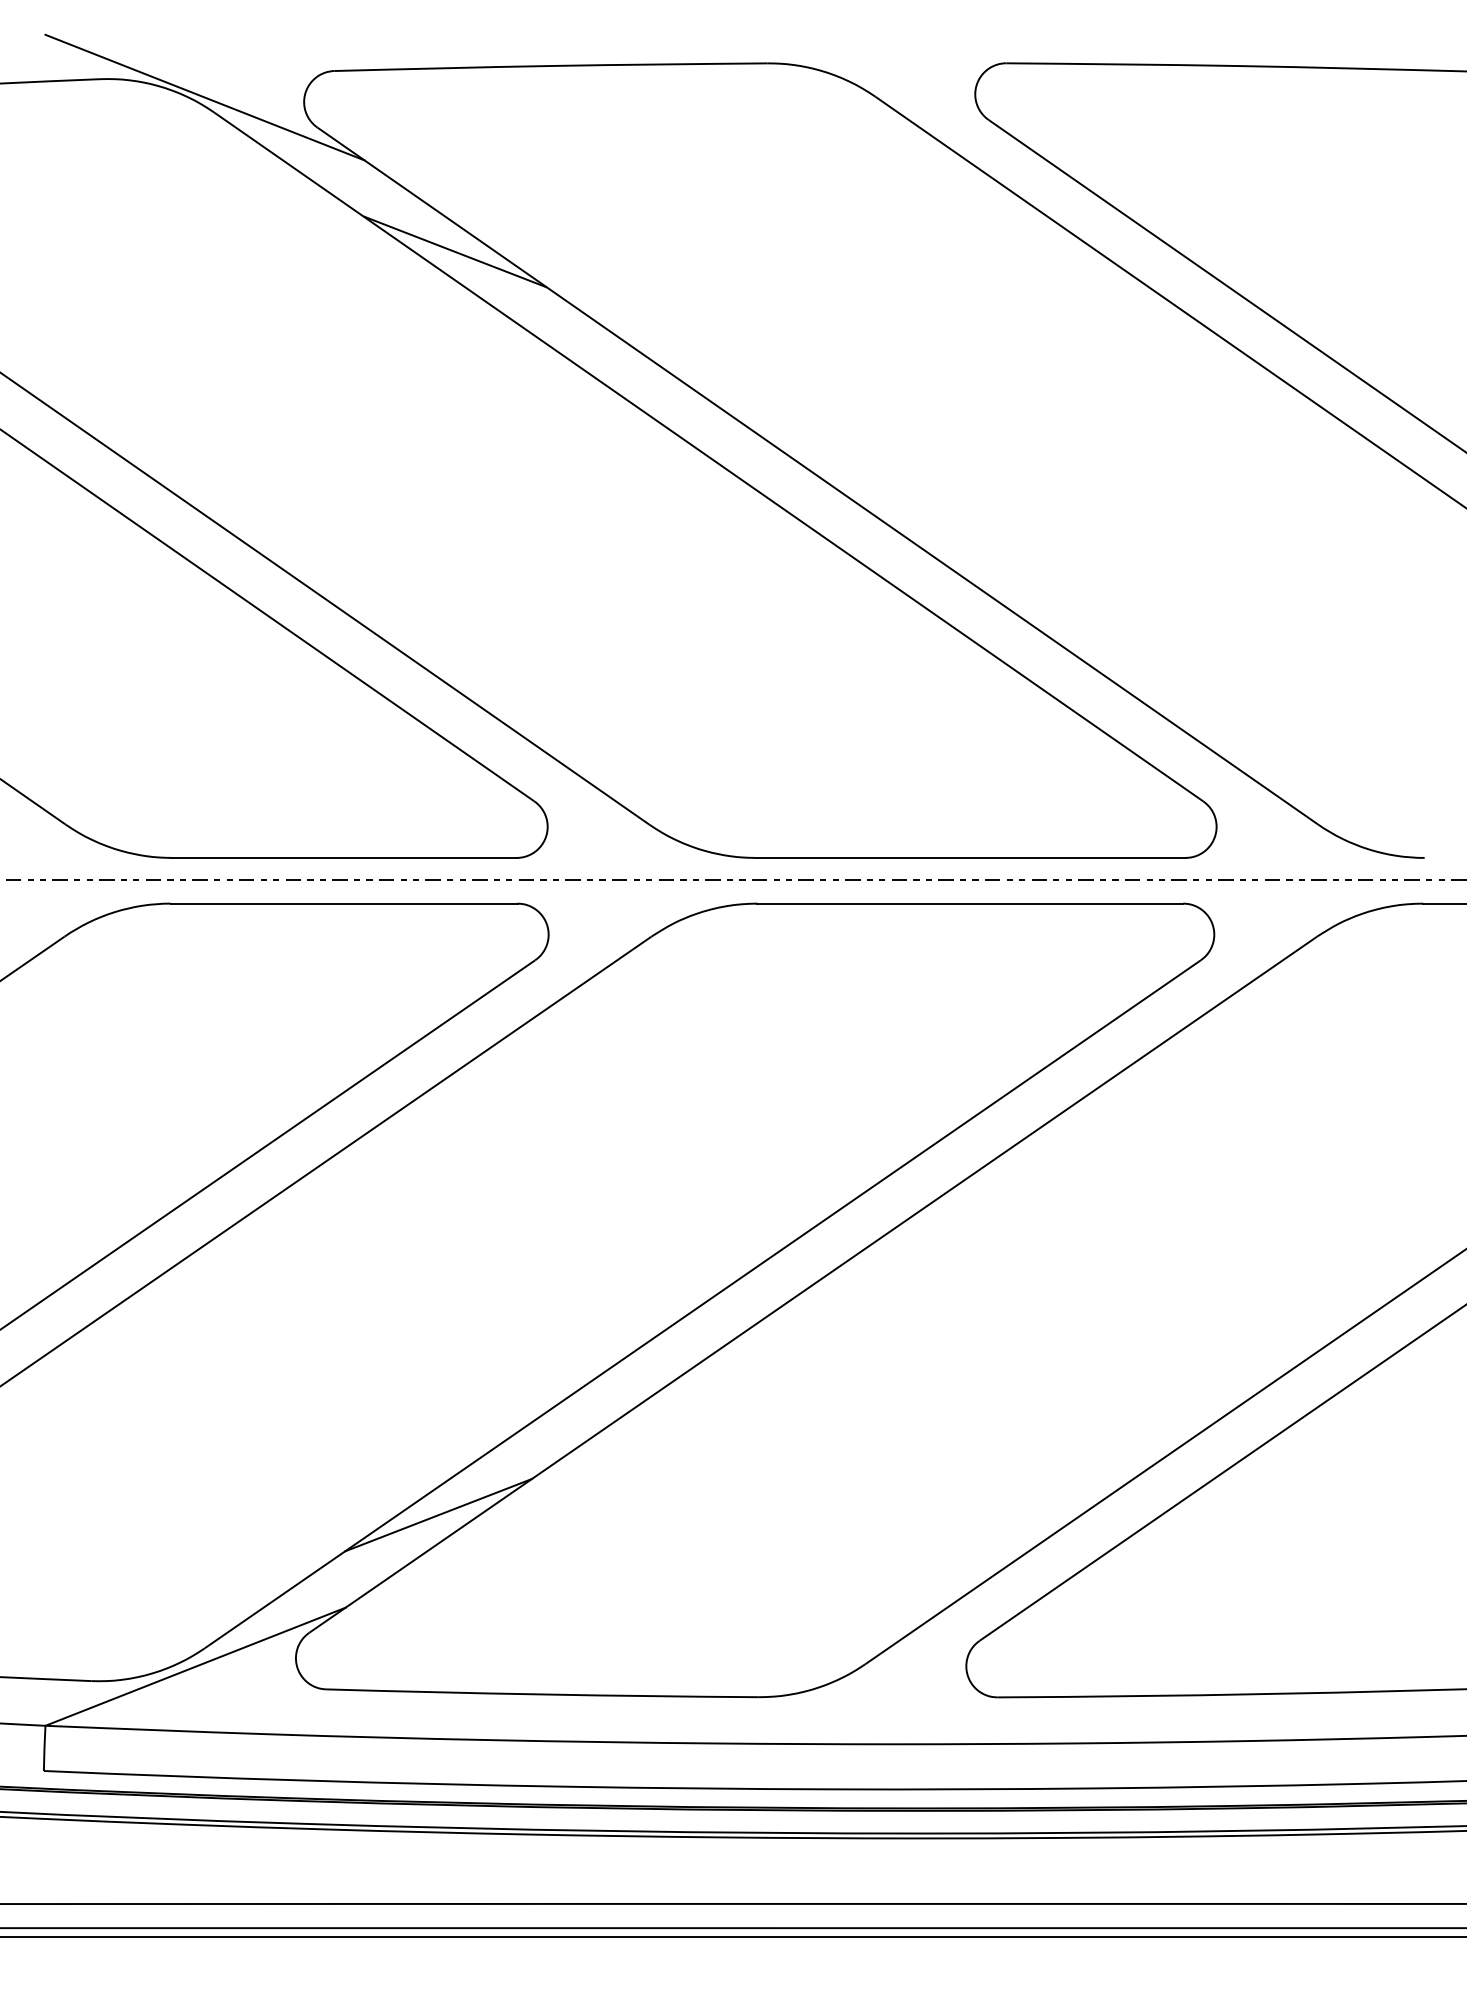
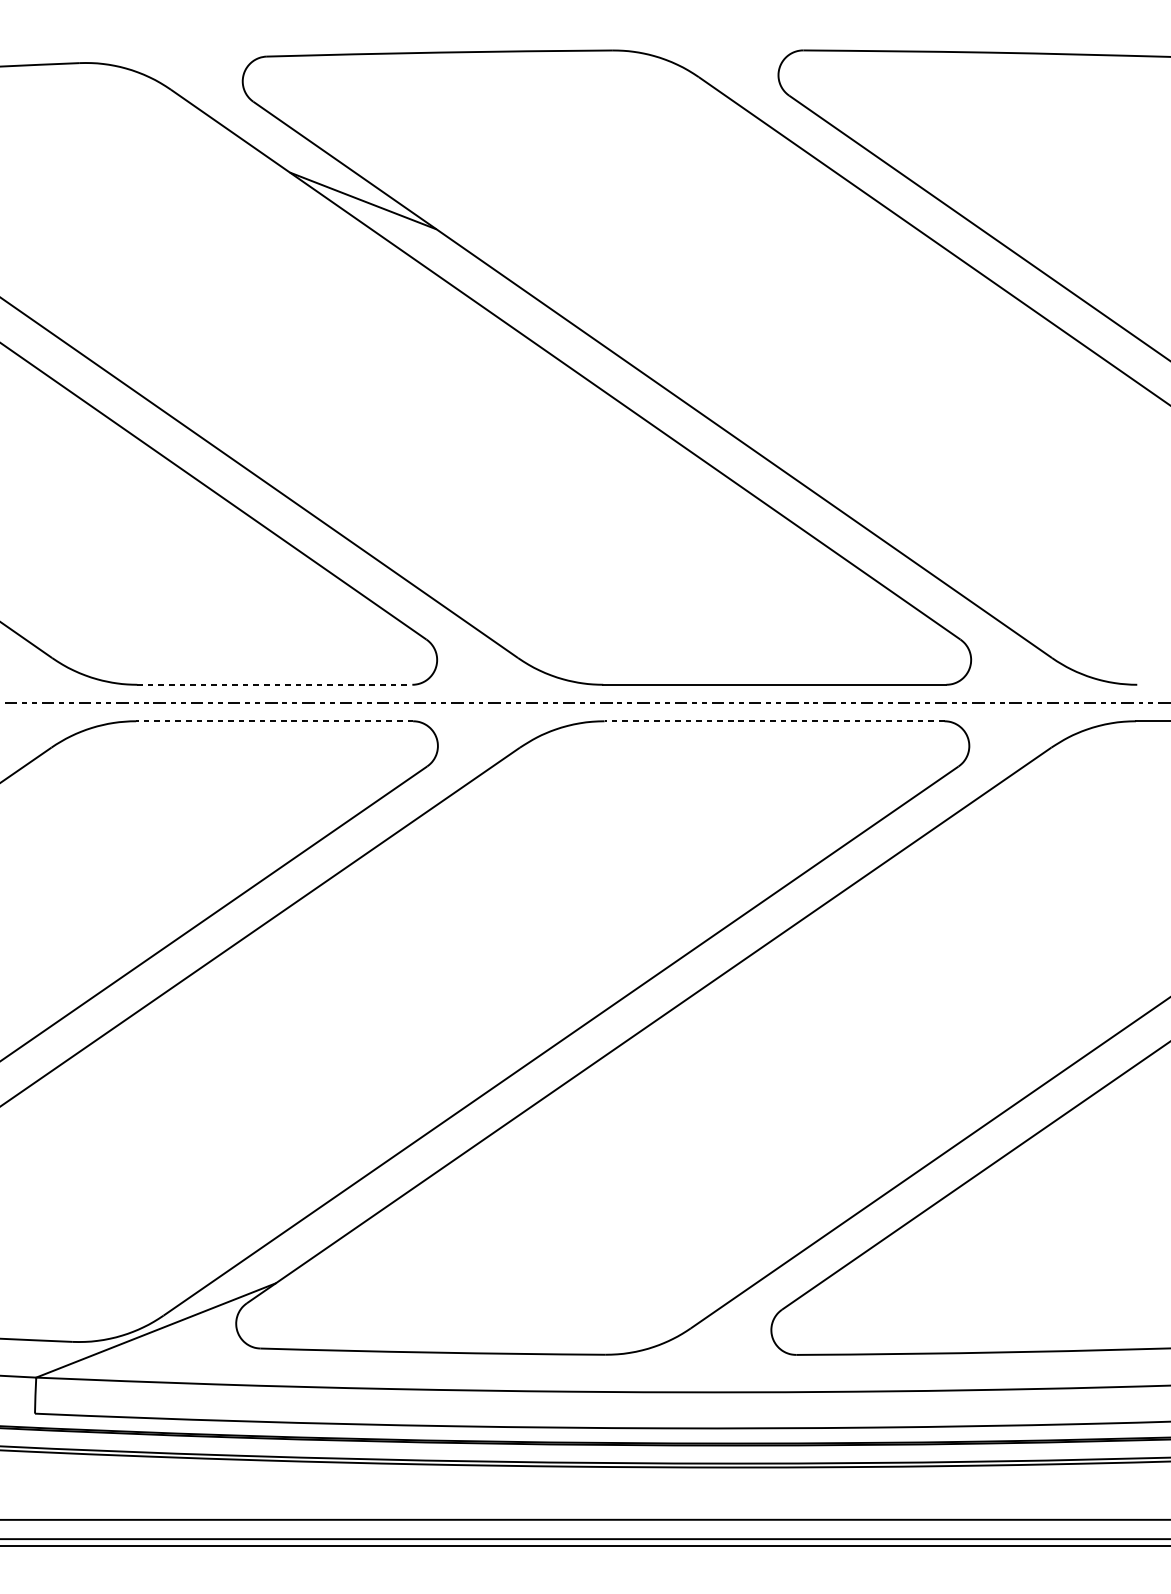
line: (204, 97) -> (163, 77), removed
line: (344, 857) -> (274, 684), solid -> dashed
line: (344, 903) -> (274, 721), solid -> dashed
line: (970, 903) -> (774, 721), solid -> dashed
line: (438, 1515) -> (350, 1209), removed

